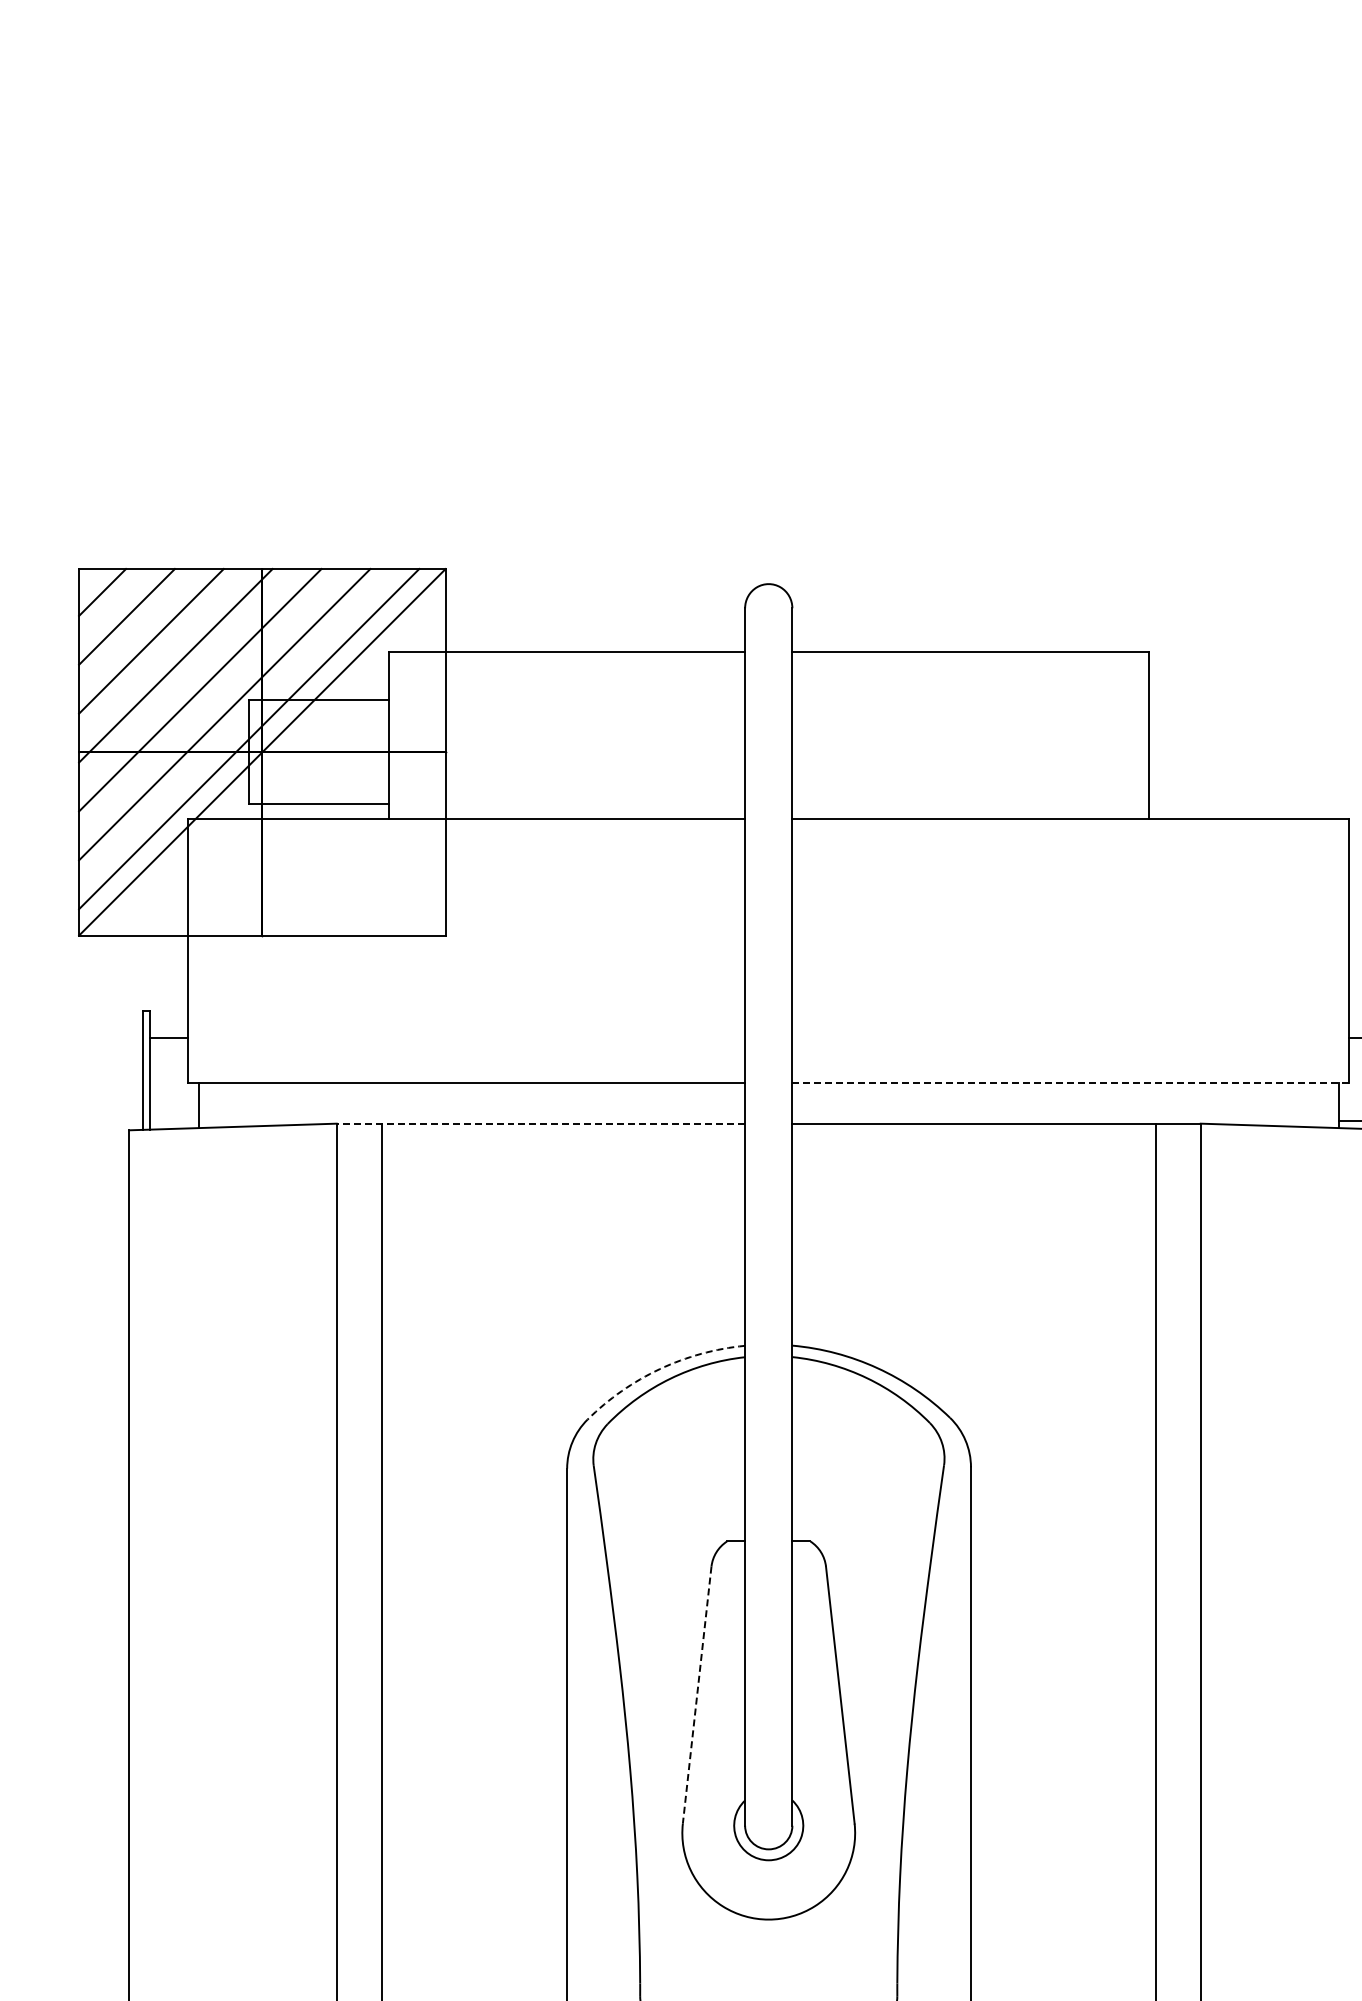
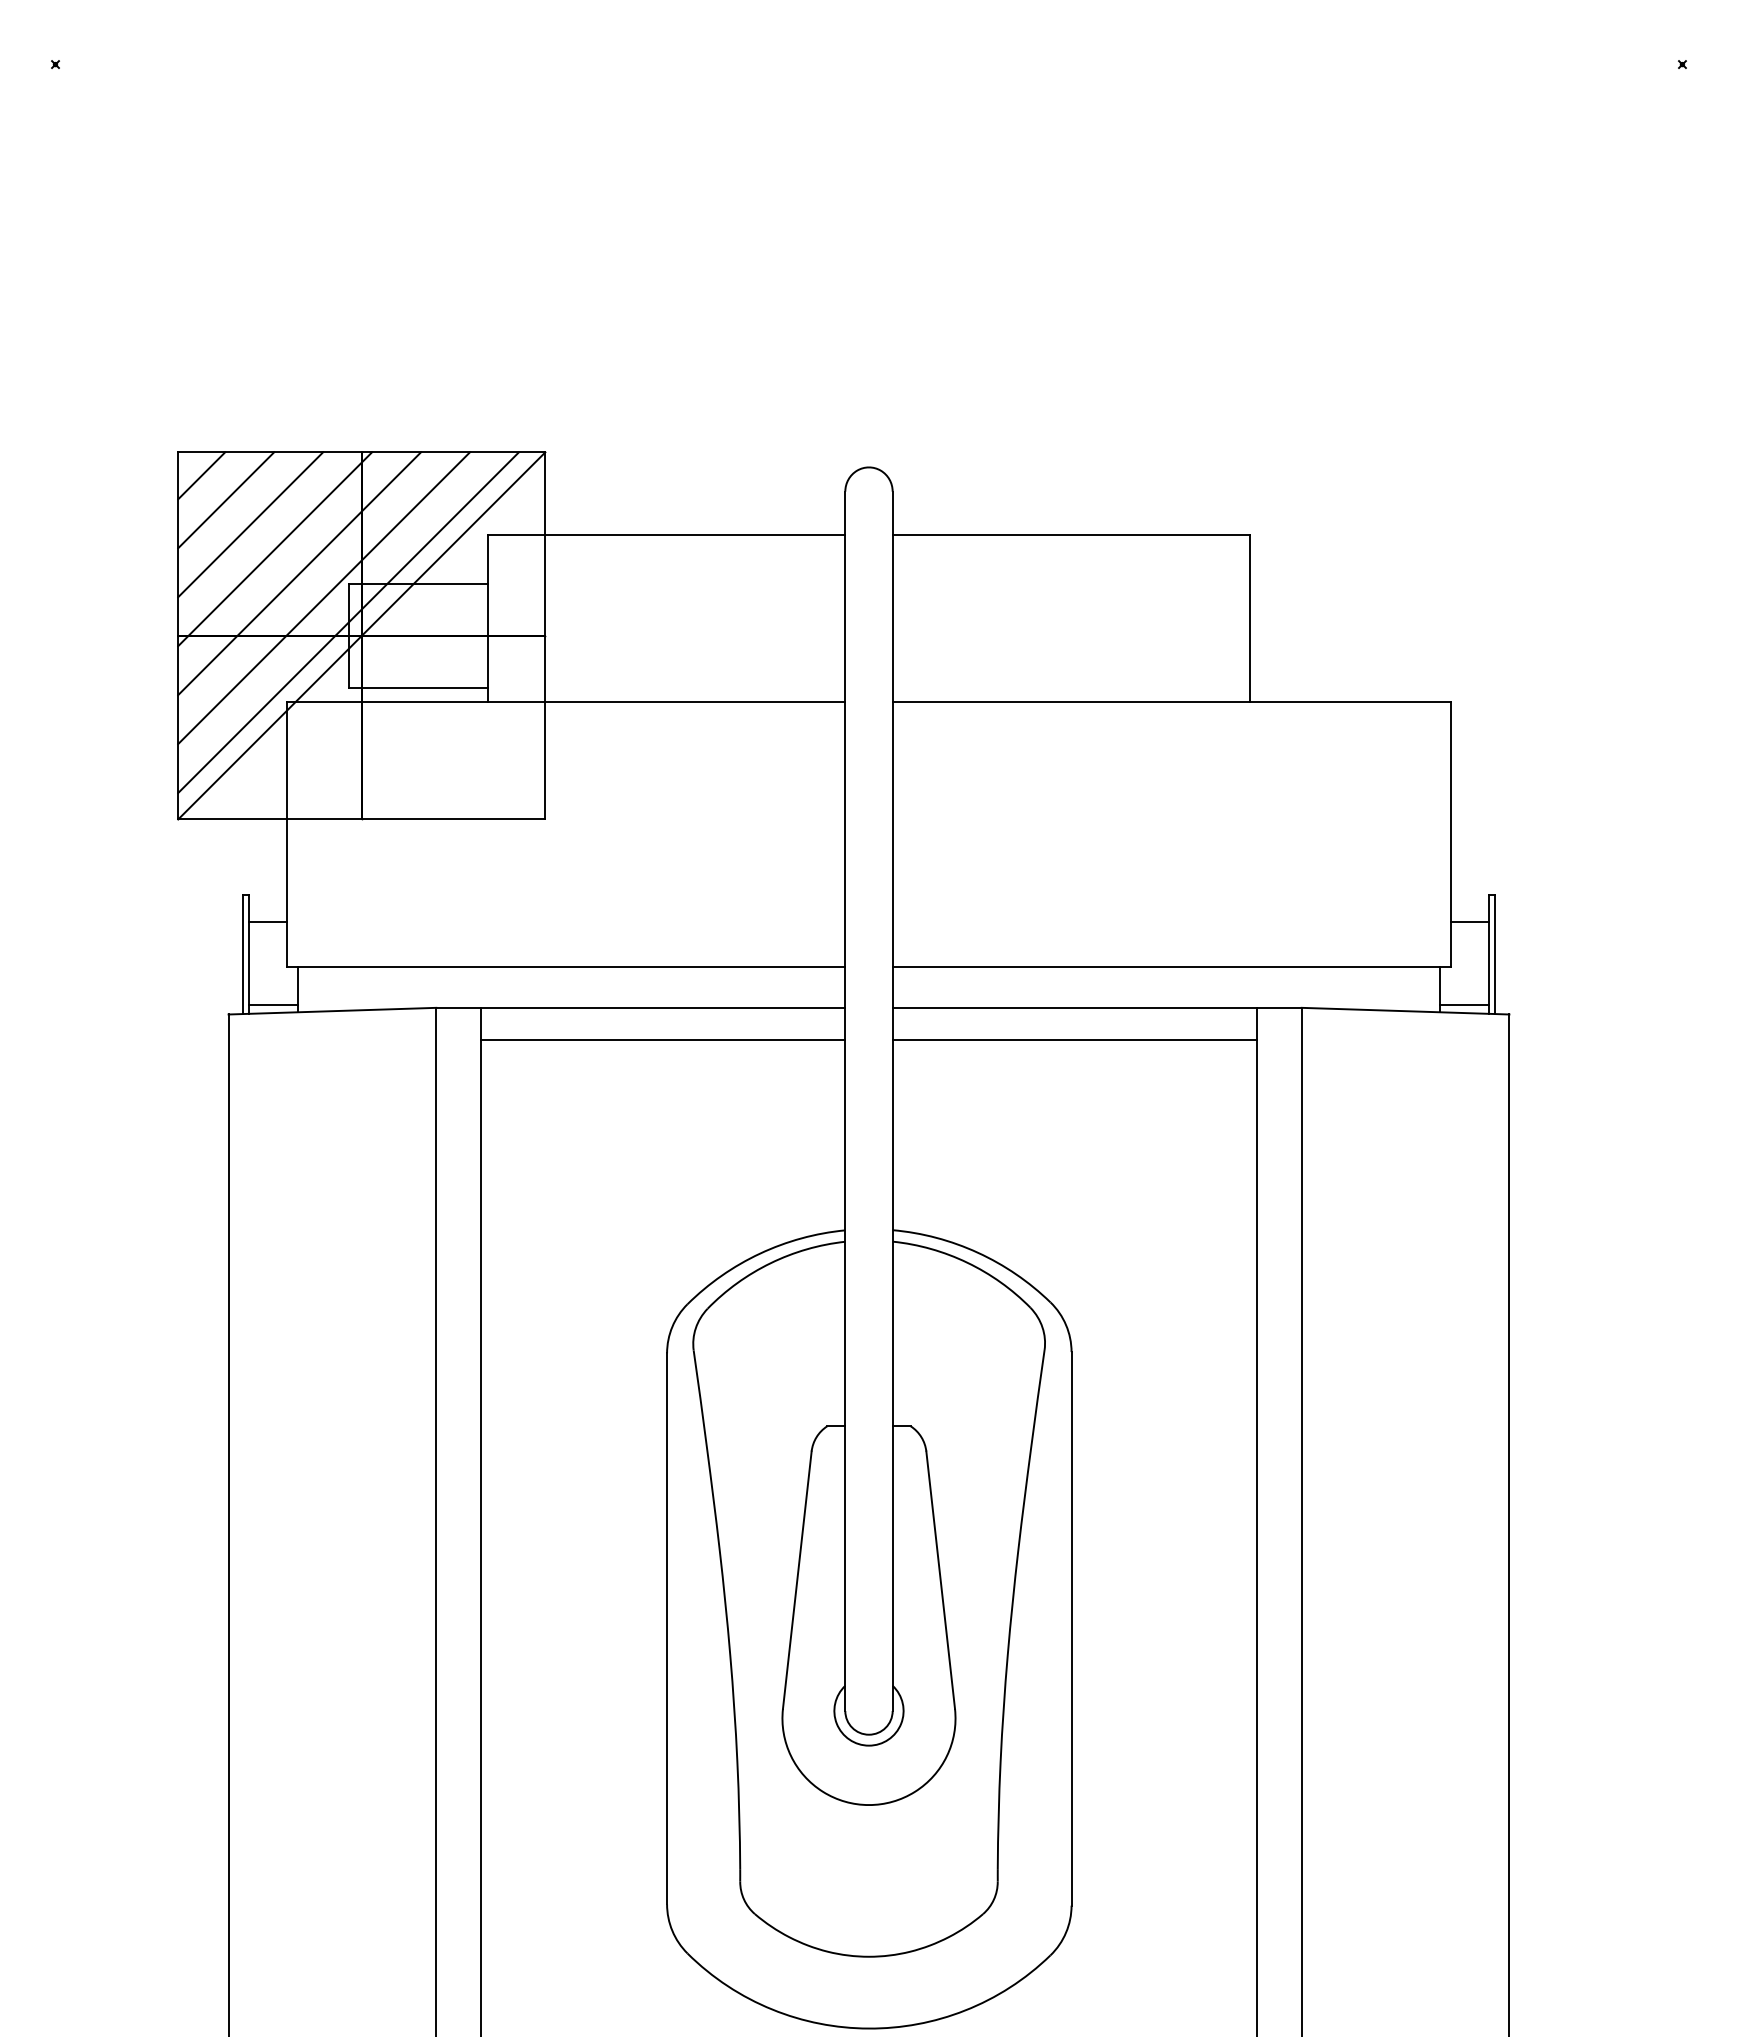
line: (1070, 1083) -> (1171, 967), dashed -> solid
line: (174, 1120) -> (273, 1004), added
line: (540, 1123) -> (640, 1007), dashed -> solid
line: (563, 1155) -> (663, 1039), added
line: (973, 1155) -> (1074, 1039), added
arc: (660, 1368) -> (760, 1253), dashed -> solid
line: (697, 1695) -> (797, 1580), dashed -> solid

